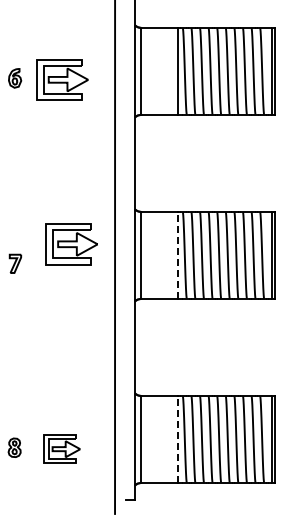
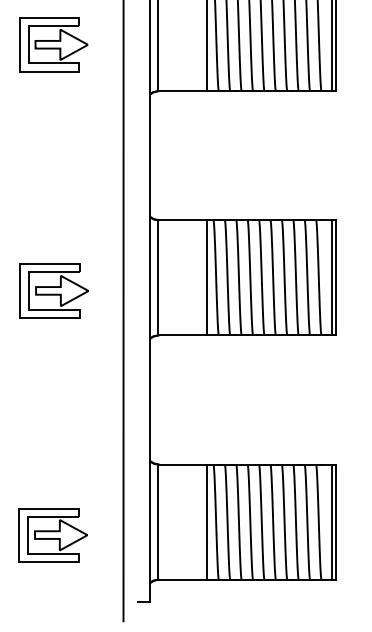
part: (71, 244) -> (53, 291), moved
line: (177, 254) -> (206, 276), dashed -> solid
line: (177, 438) -> (206, 520), dashed -> solid
part: (62, 448) -> (53, 534), size x1.43

